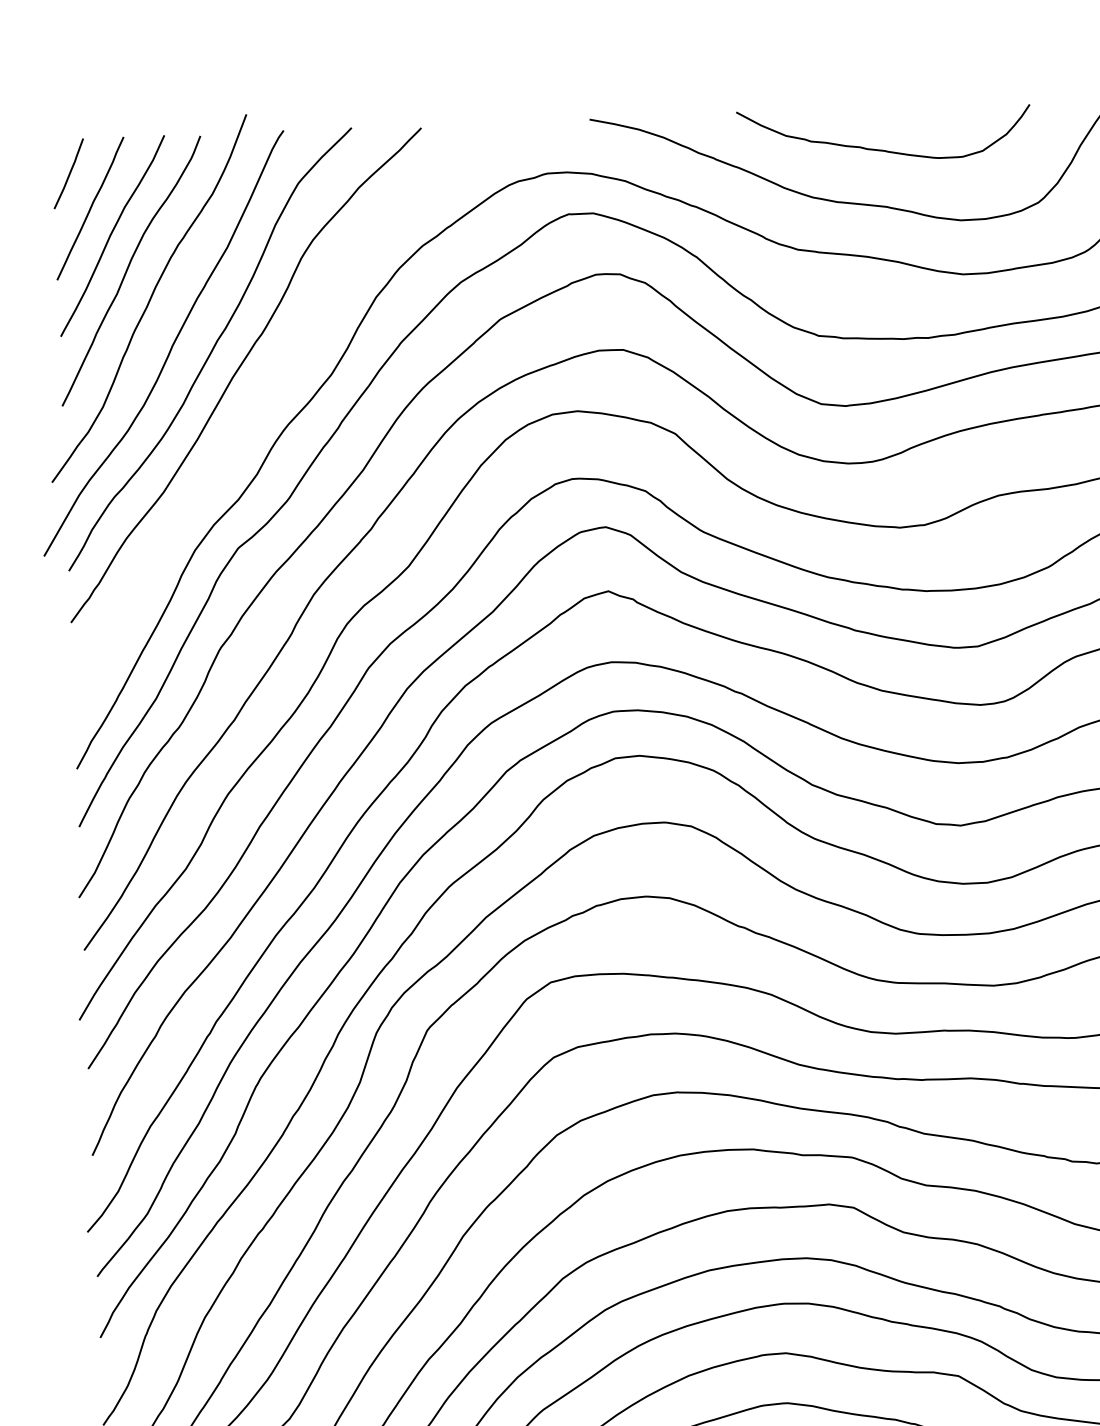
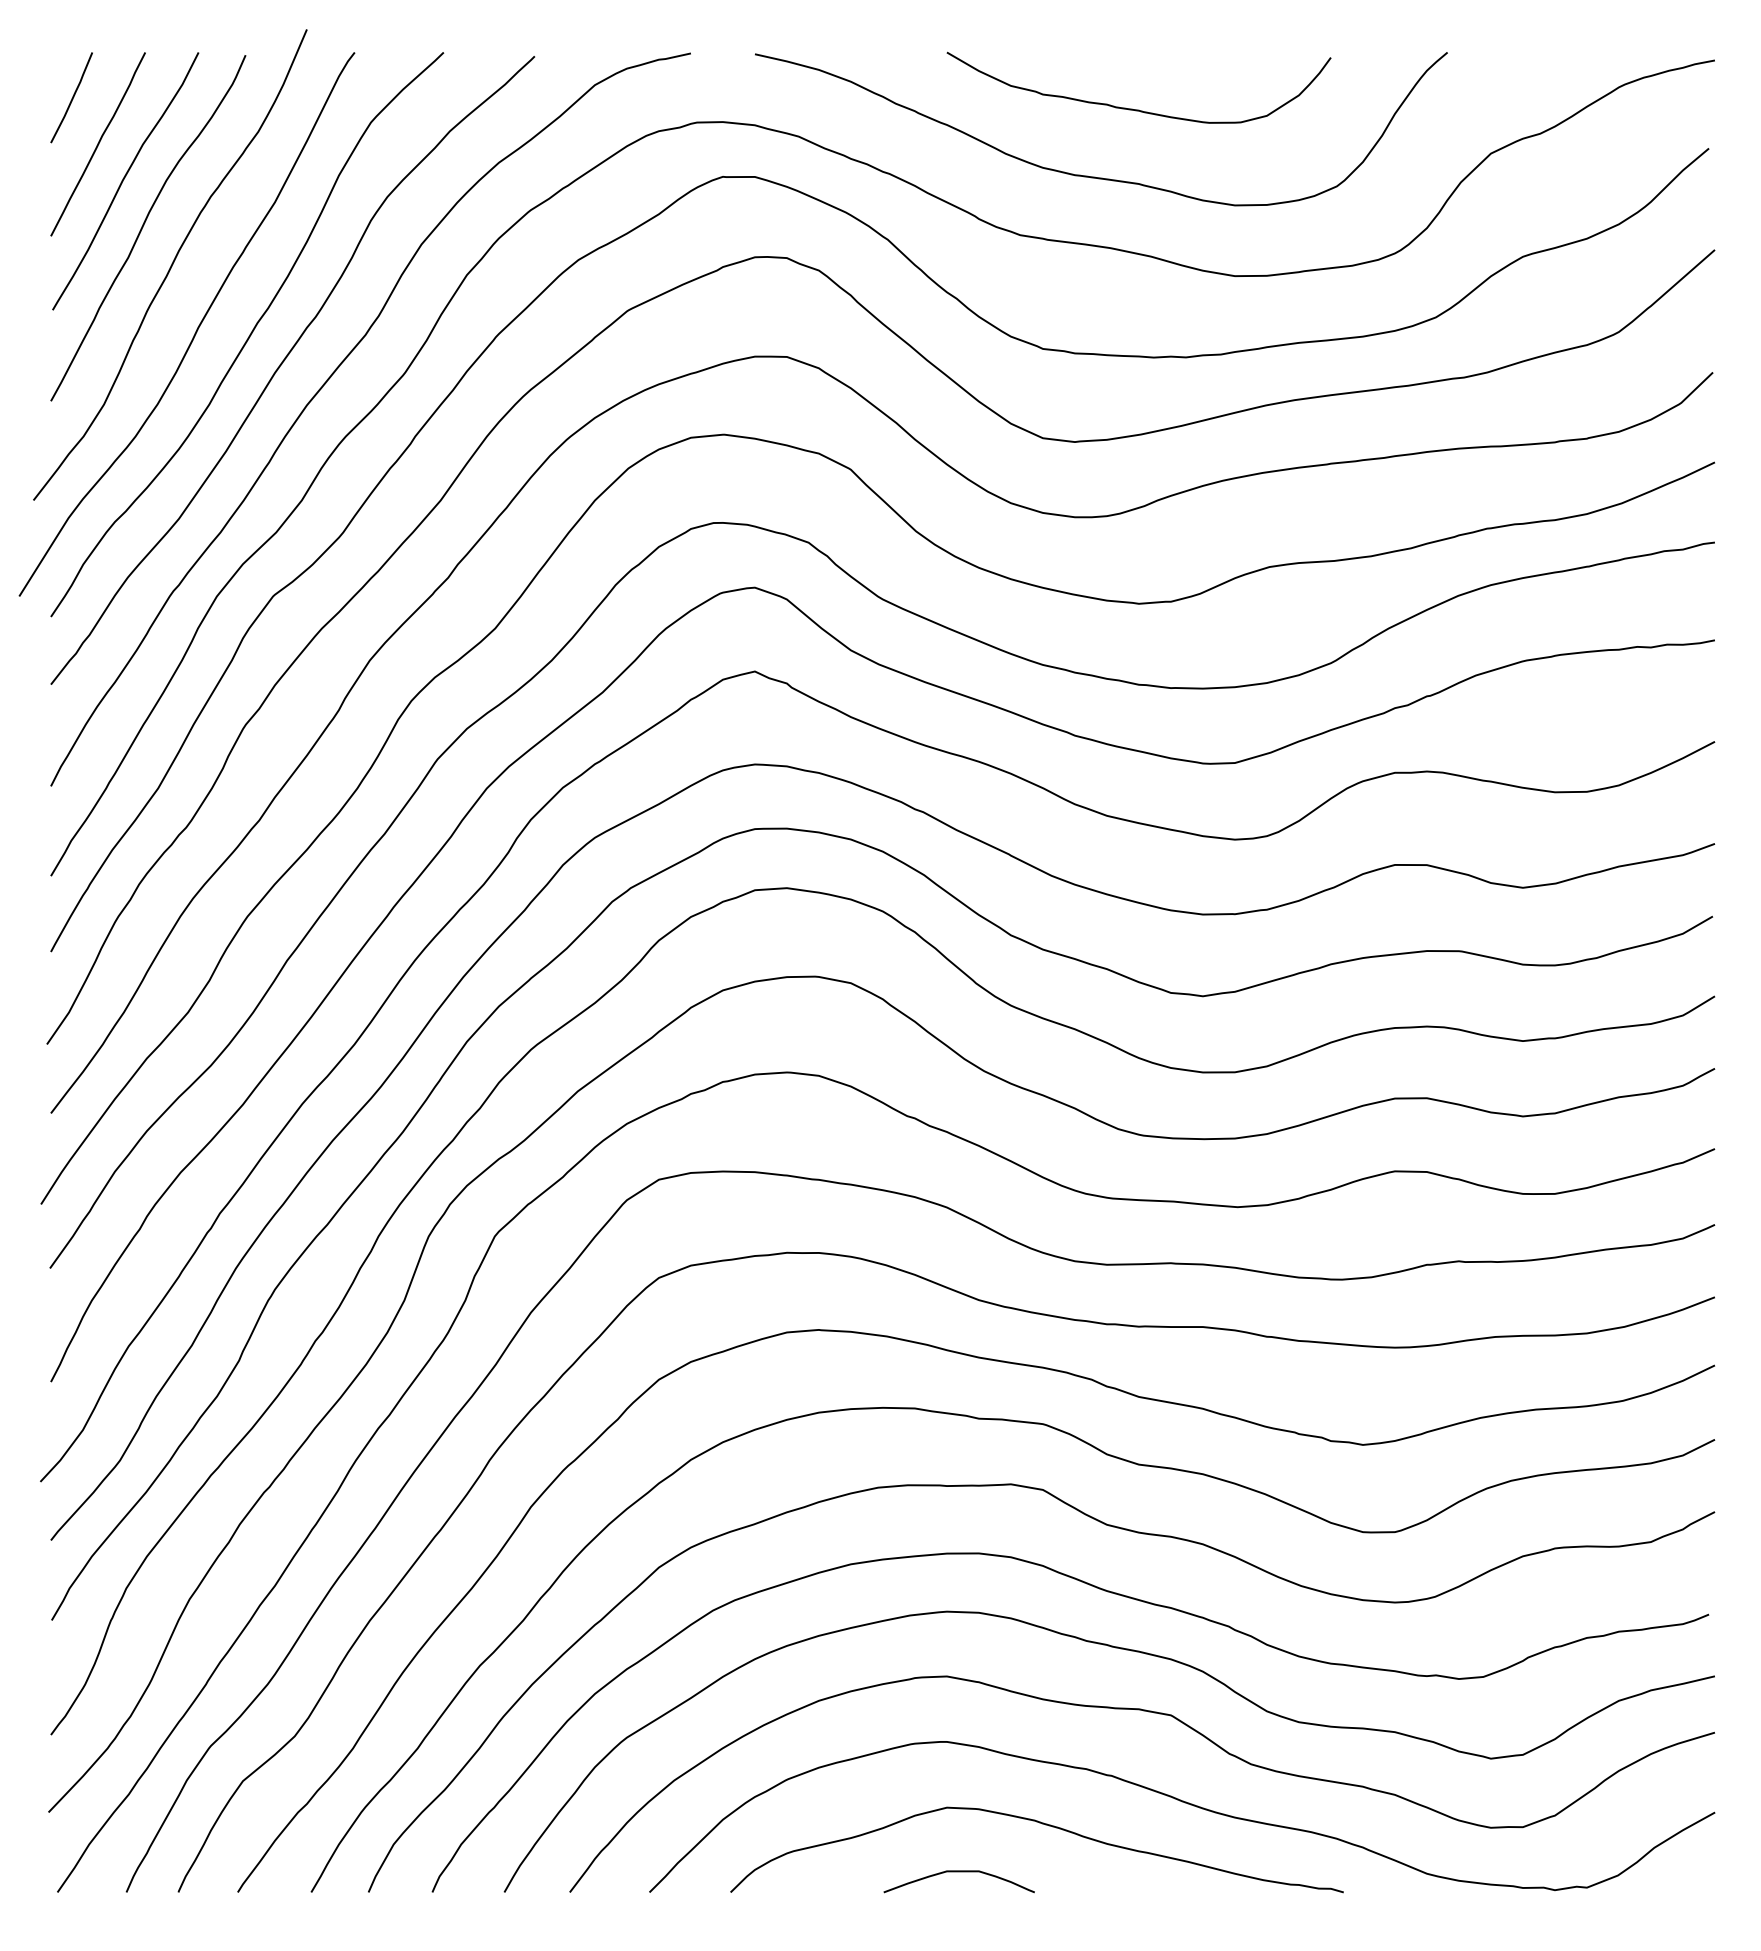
curve: (272, 384) -> (326, 383), added

